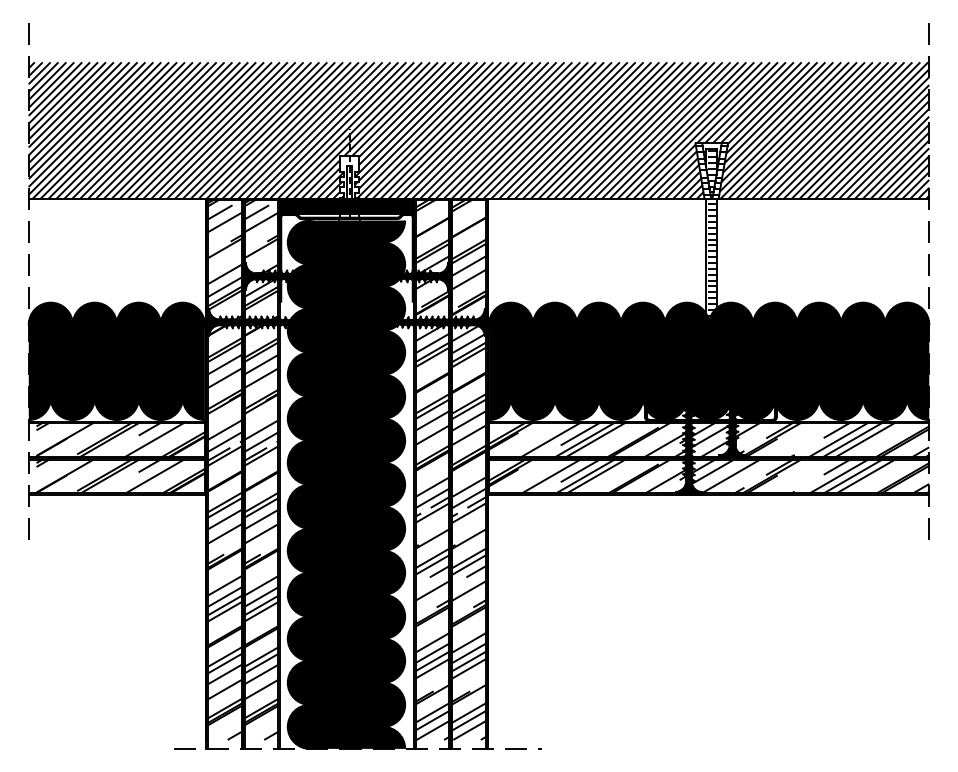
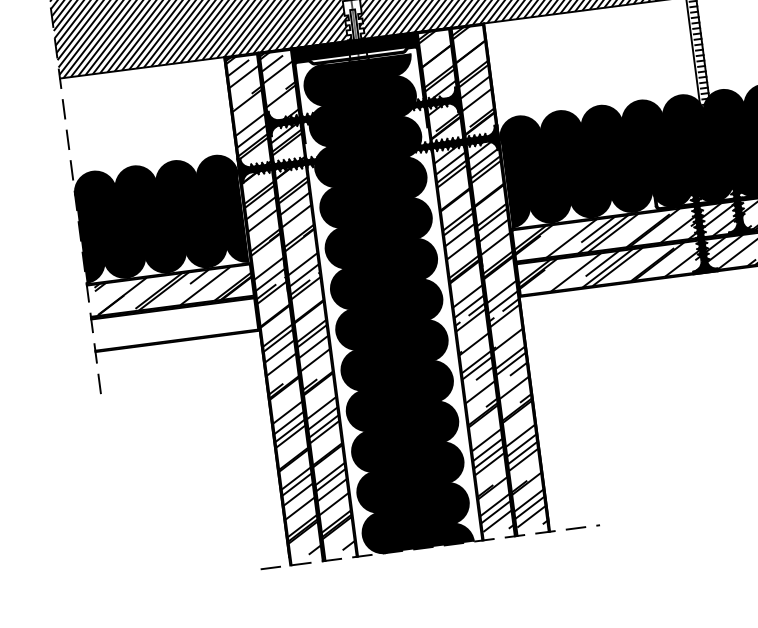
hatch: (121, 476) -> (179, 323), removed

